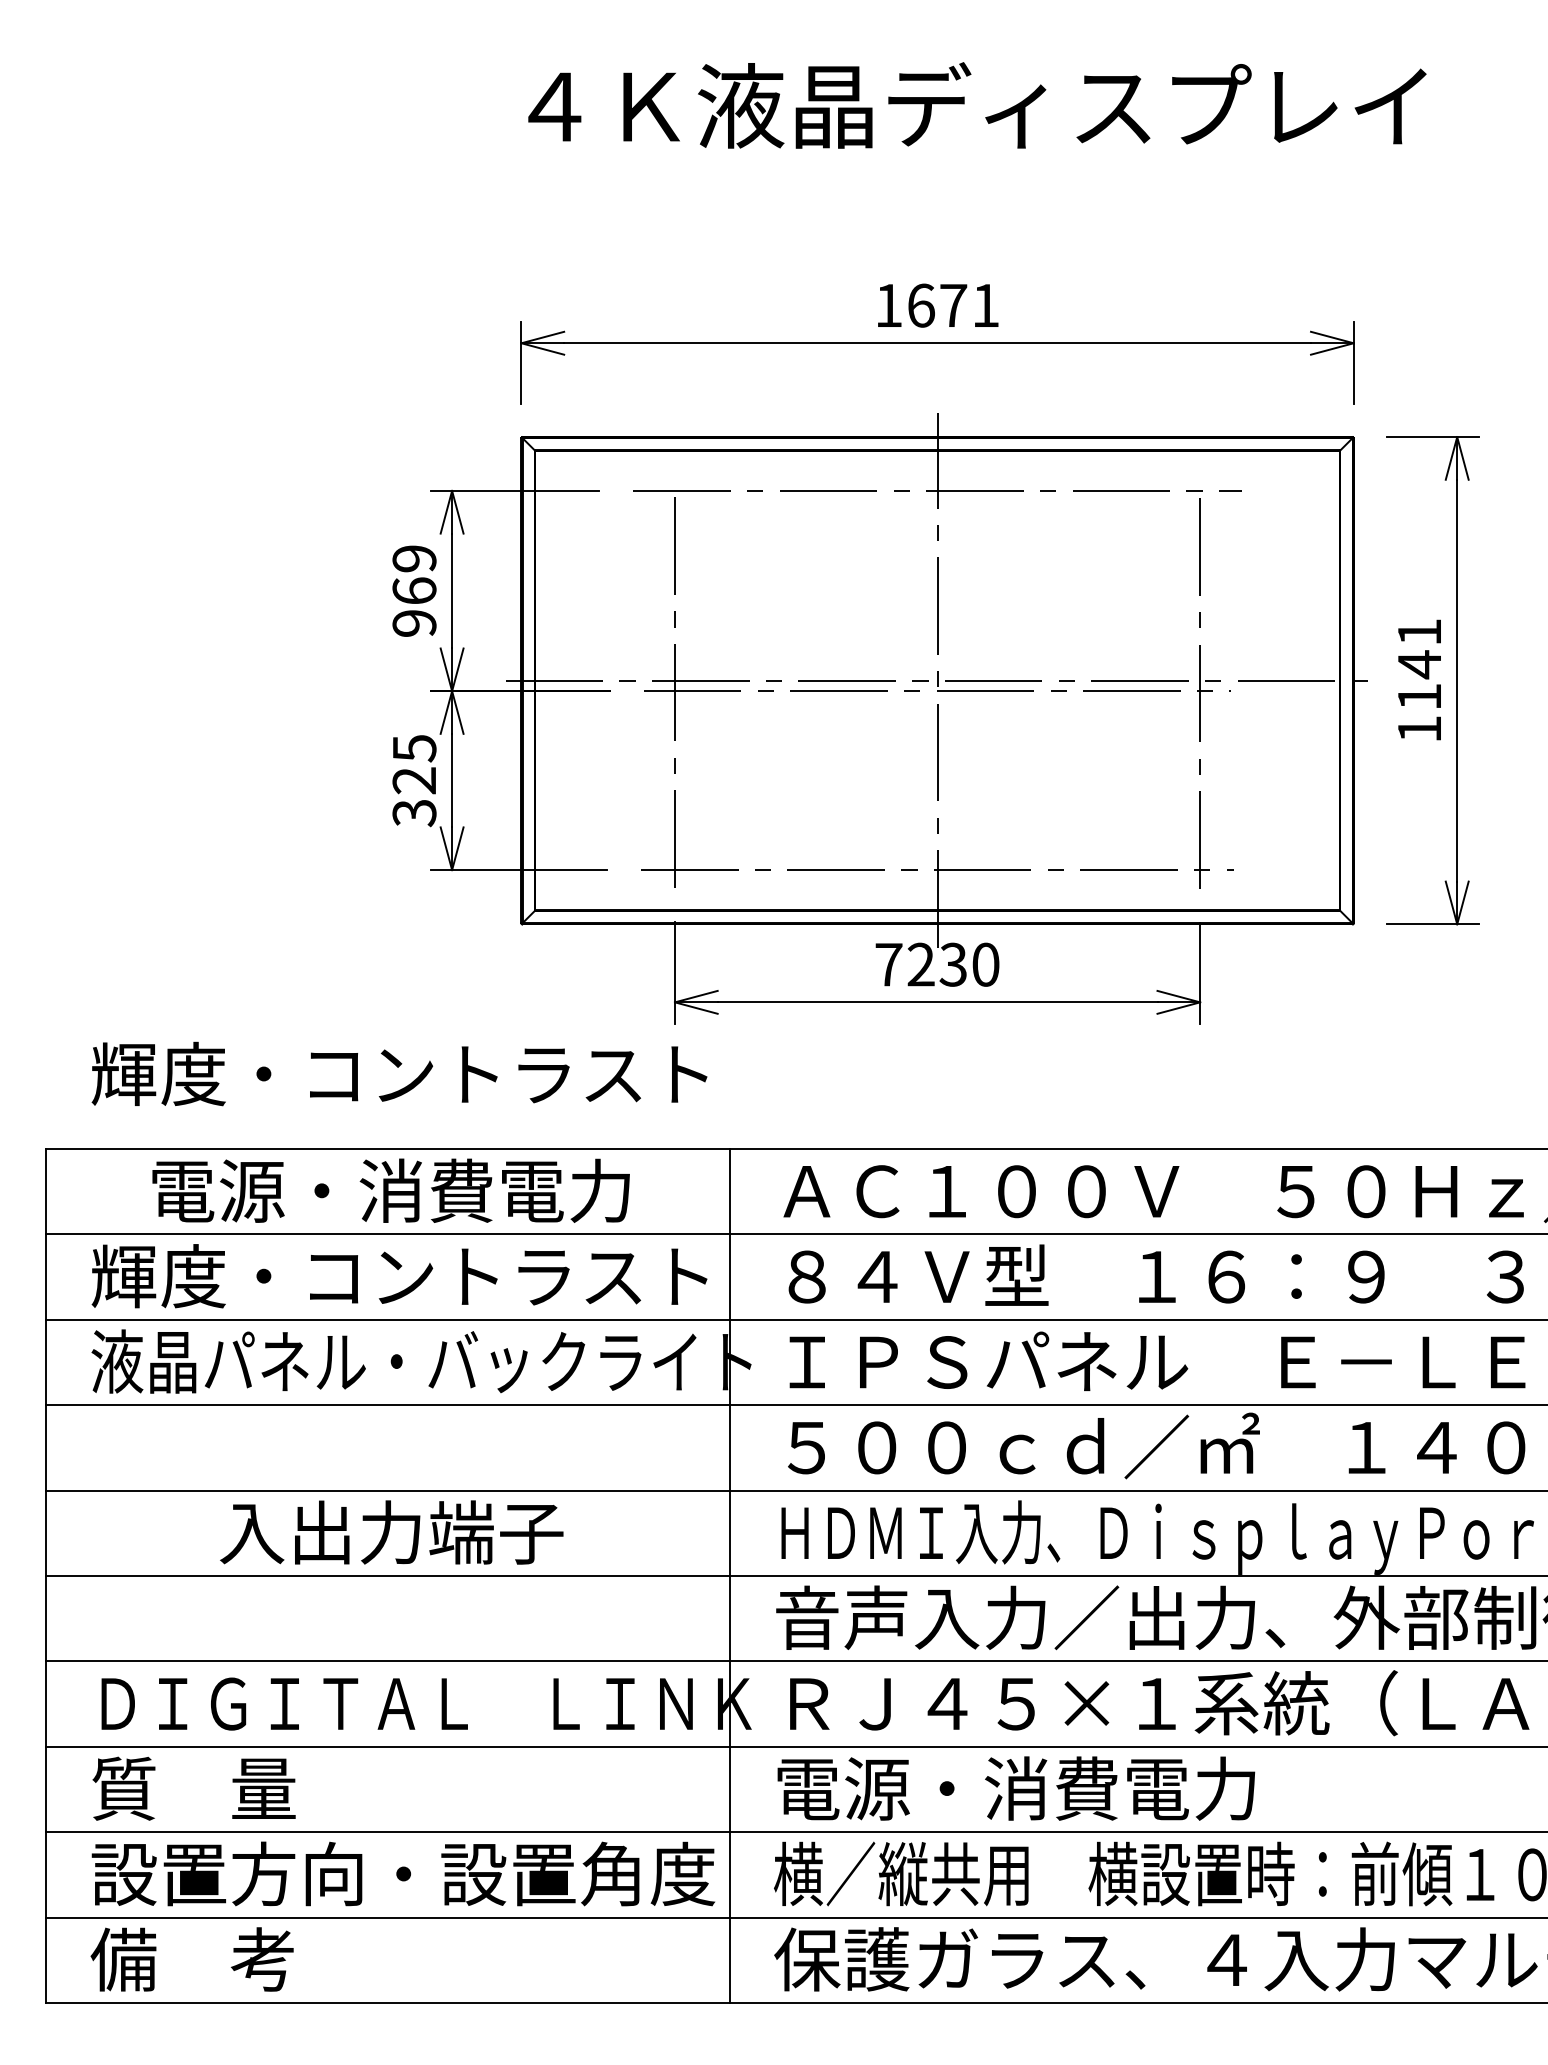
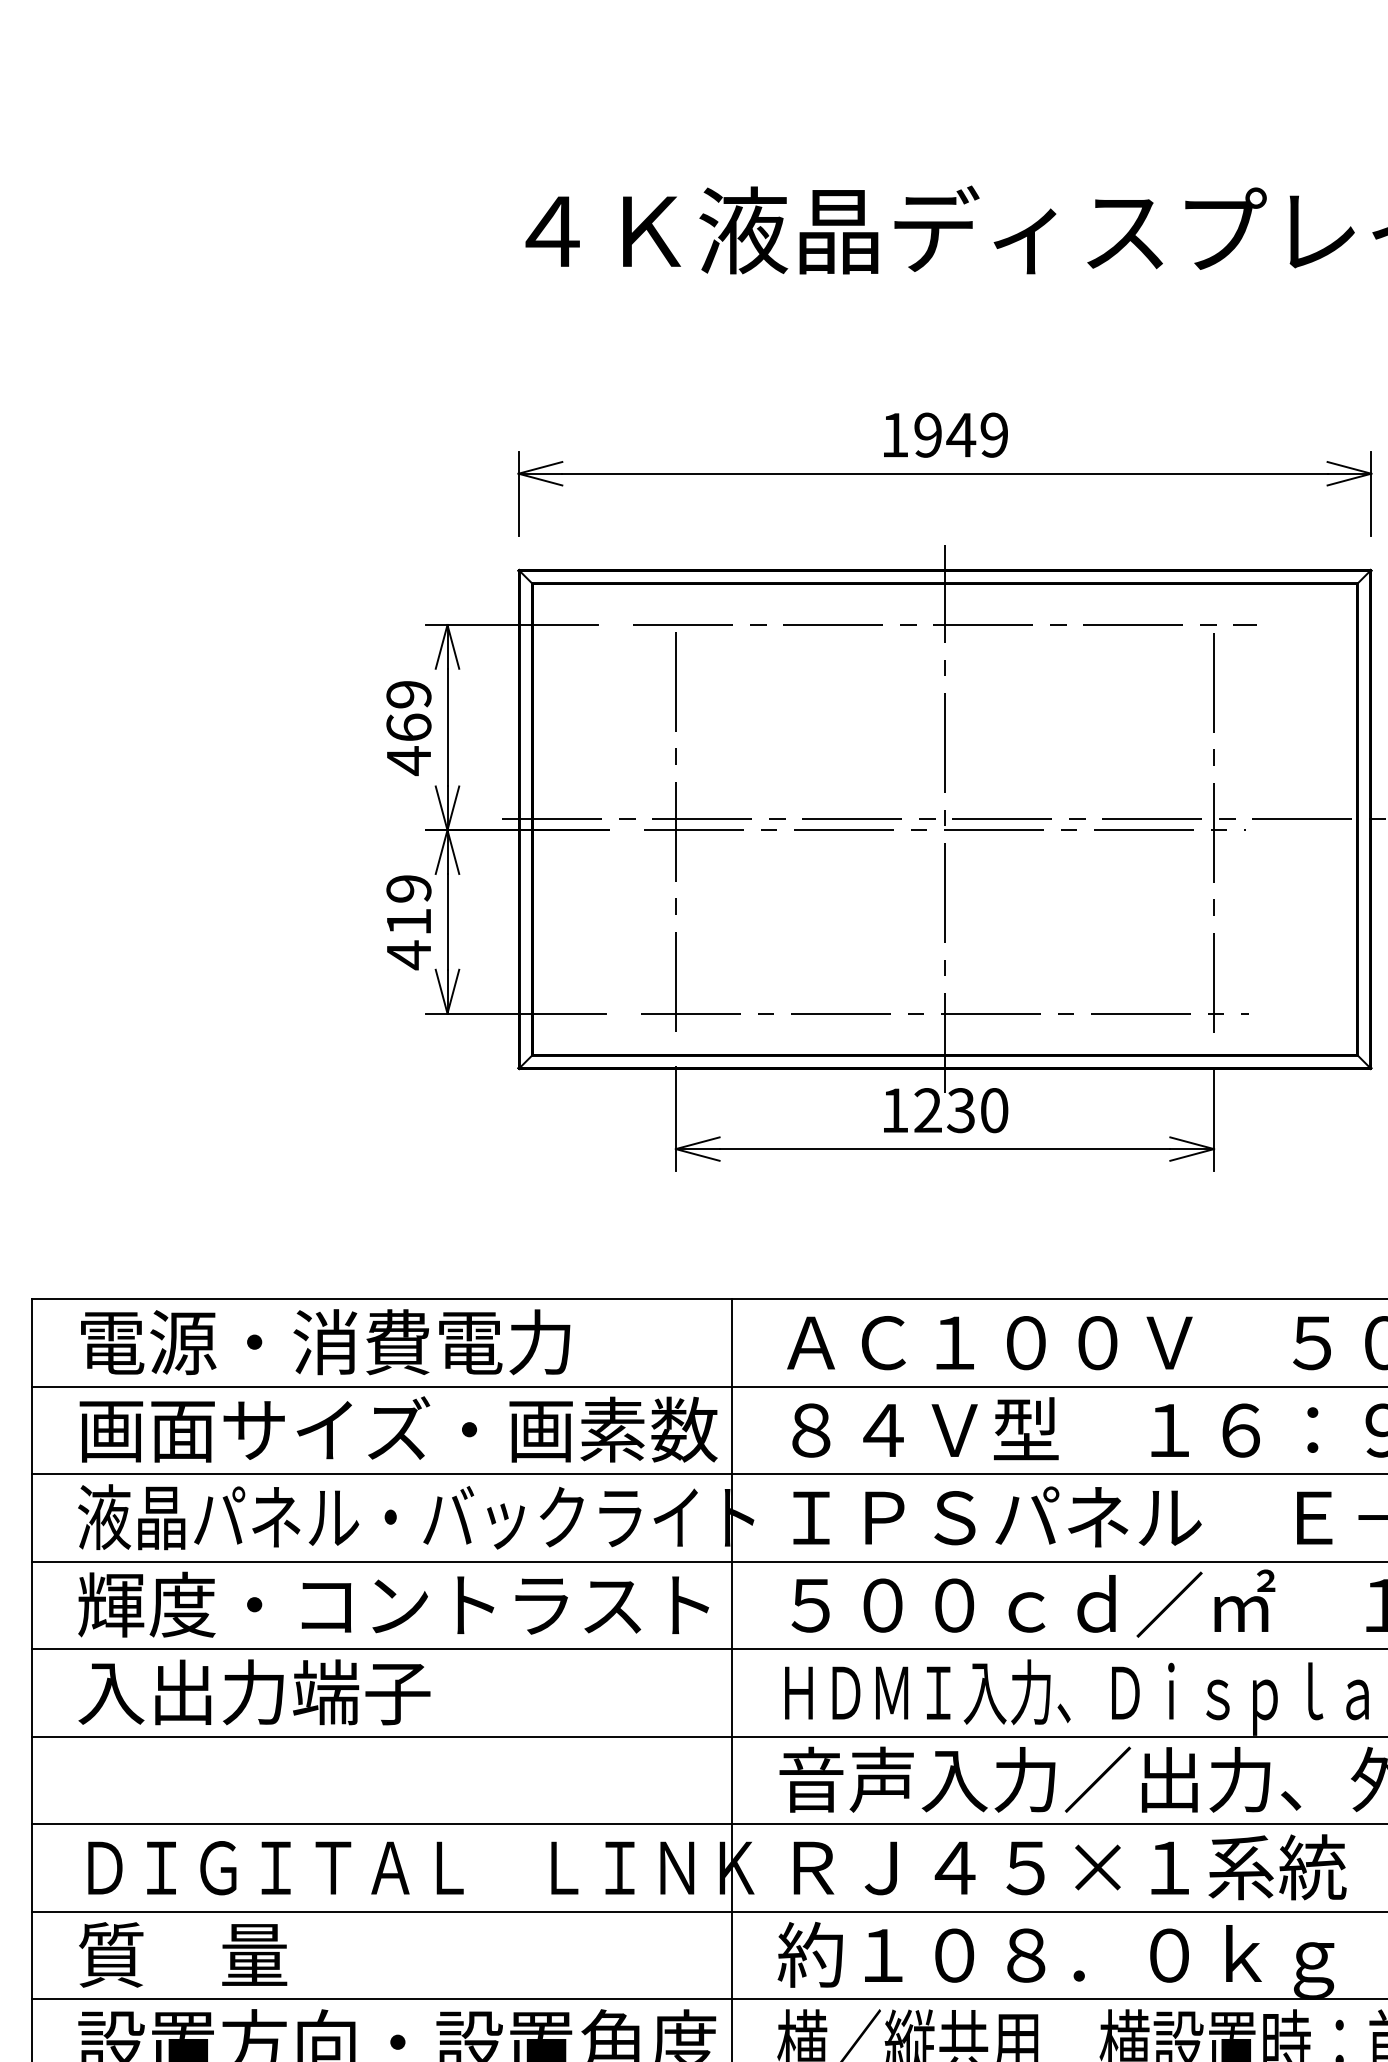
text: (953, 305) -> (961, 435), 1671 -> 1949
text: (414, 623) -> (408, 760), 969 -> 469
text: (414, 781) -> (408, 922), 325 -> 419
text: (888, 964) -> (894, 1110), 7230 -> 1230
text: (399, 1073) -> (393, 1604), moved
text: (390, 1190) -> (324, 1341), moved
text: (403, 1275) -> (397, 1428), 輝度・コントラスト -> 画面サイズ・画素数
text: (391, 1532) -> (254, 1692), moved
text: (1045, 1793) -> (1055, 1959), 電源・消費電力 -> 約１０８．０ｋｇ

